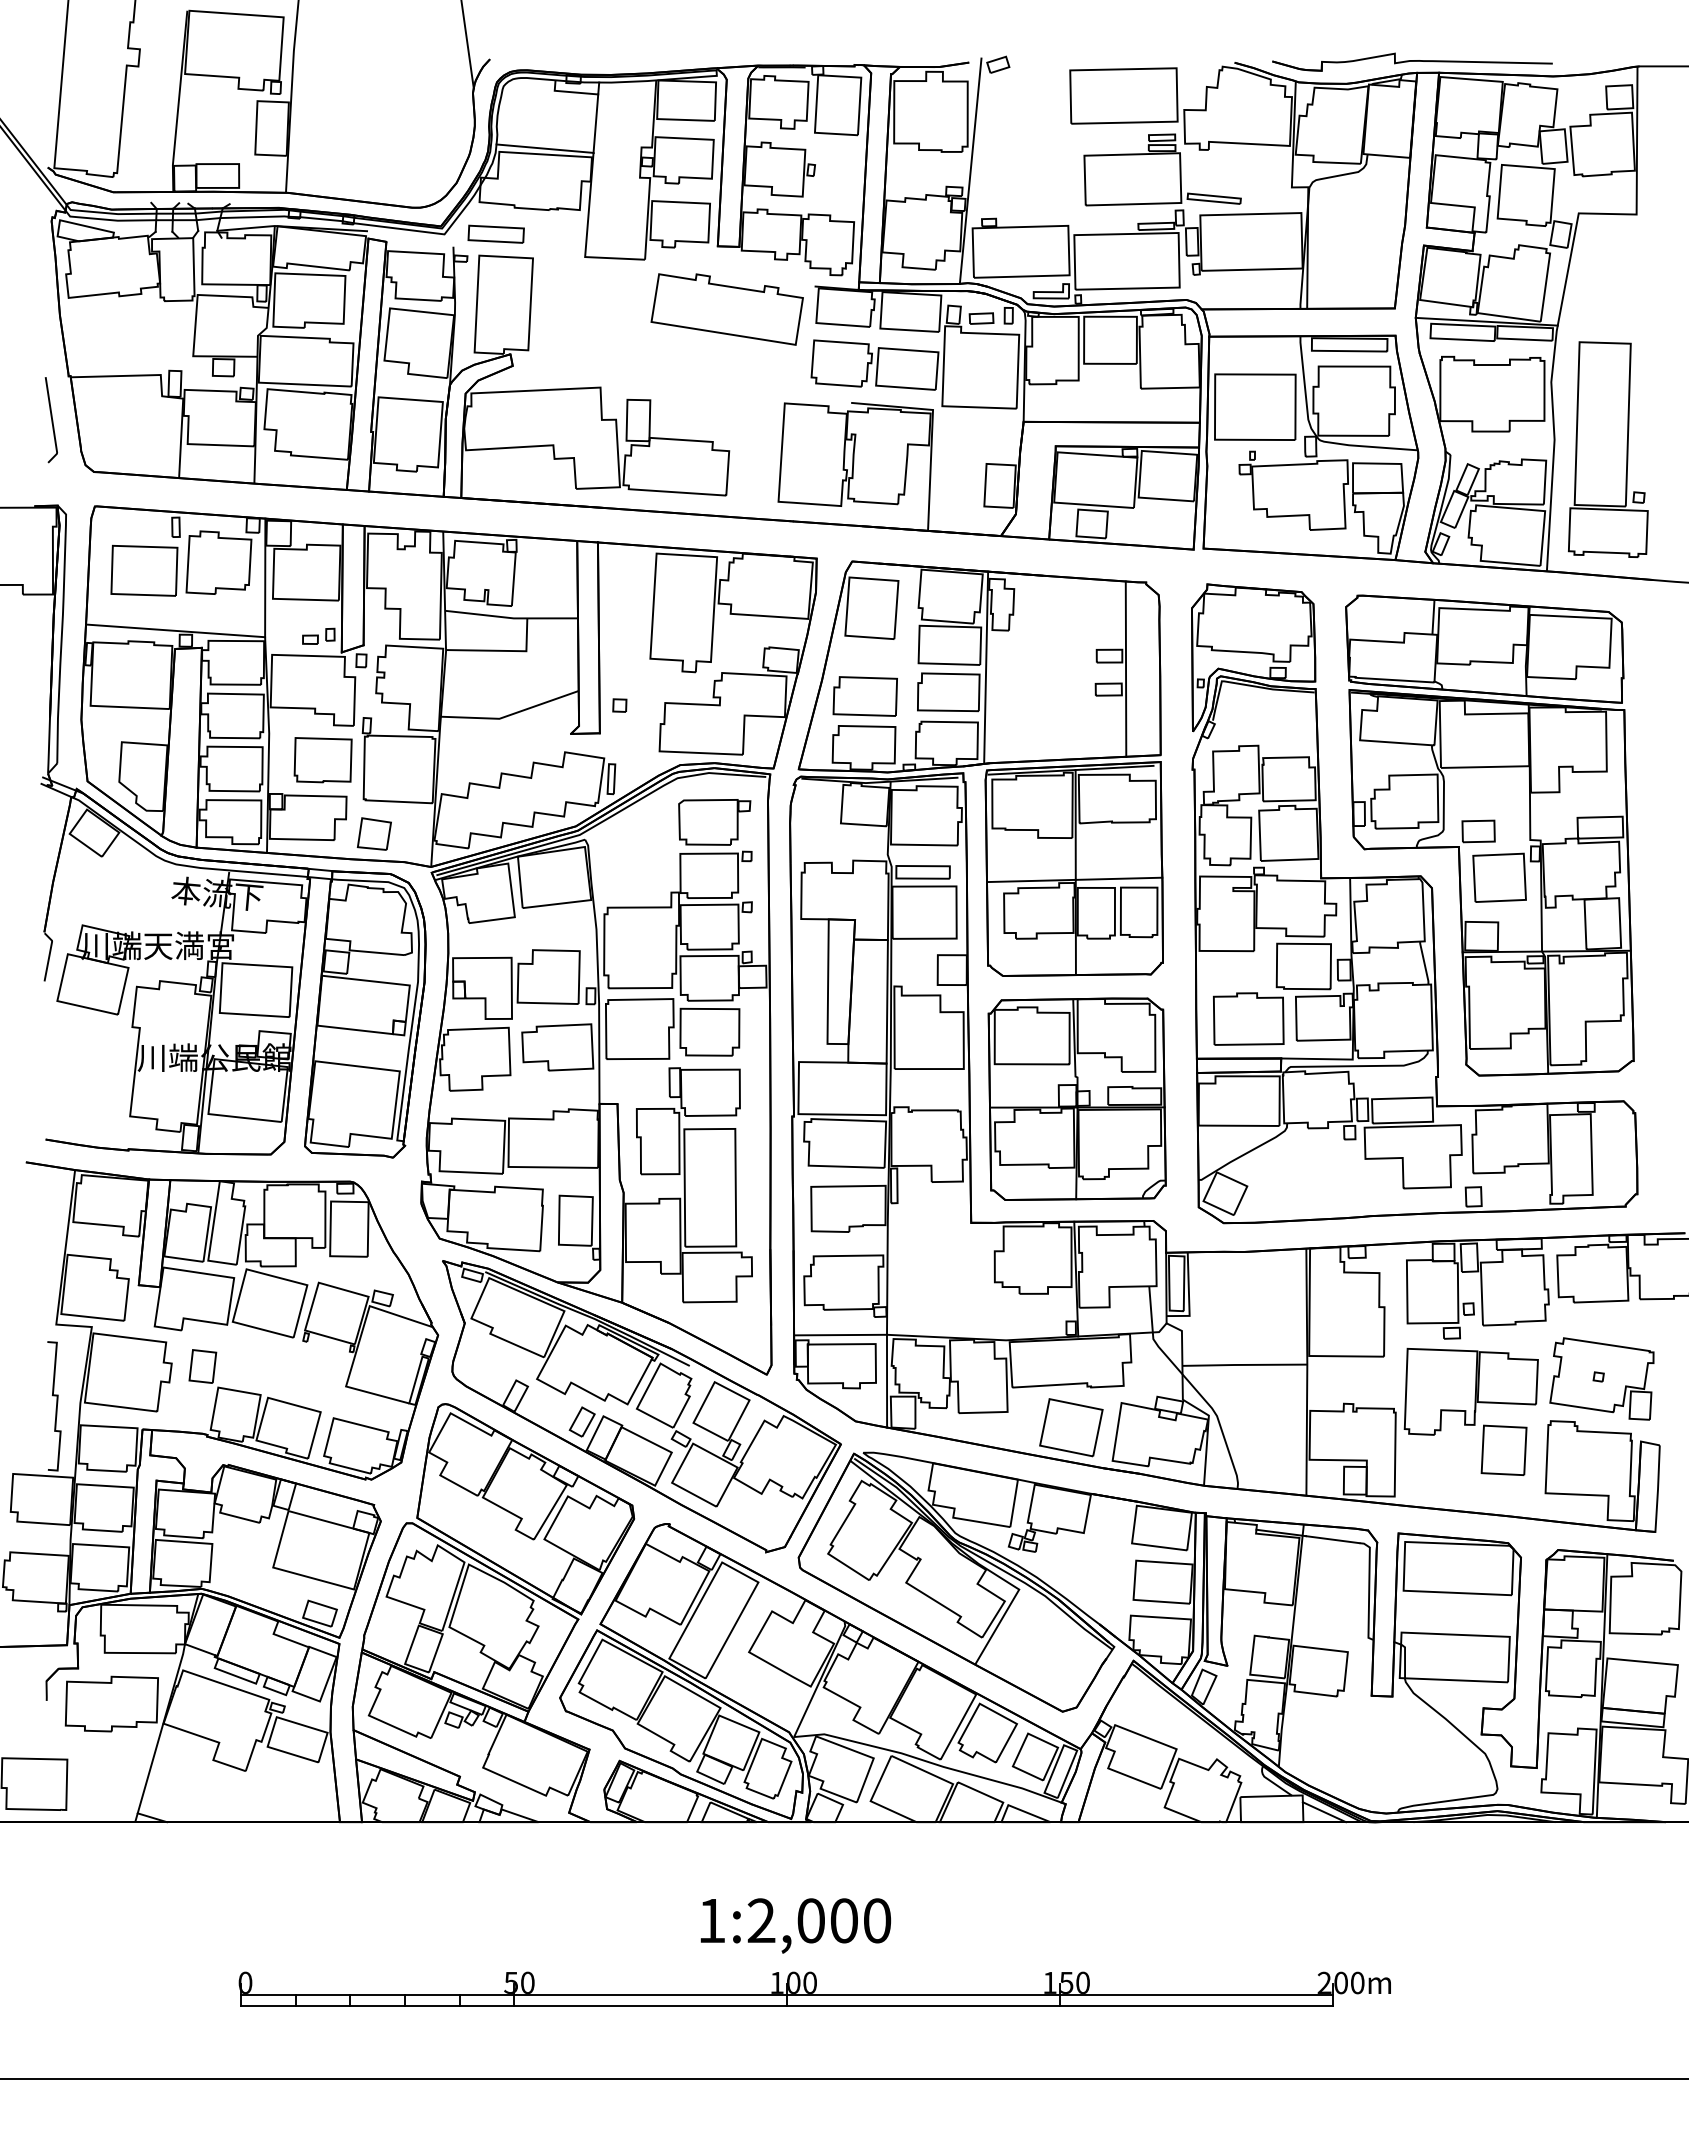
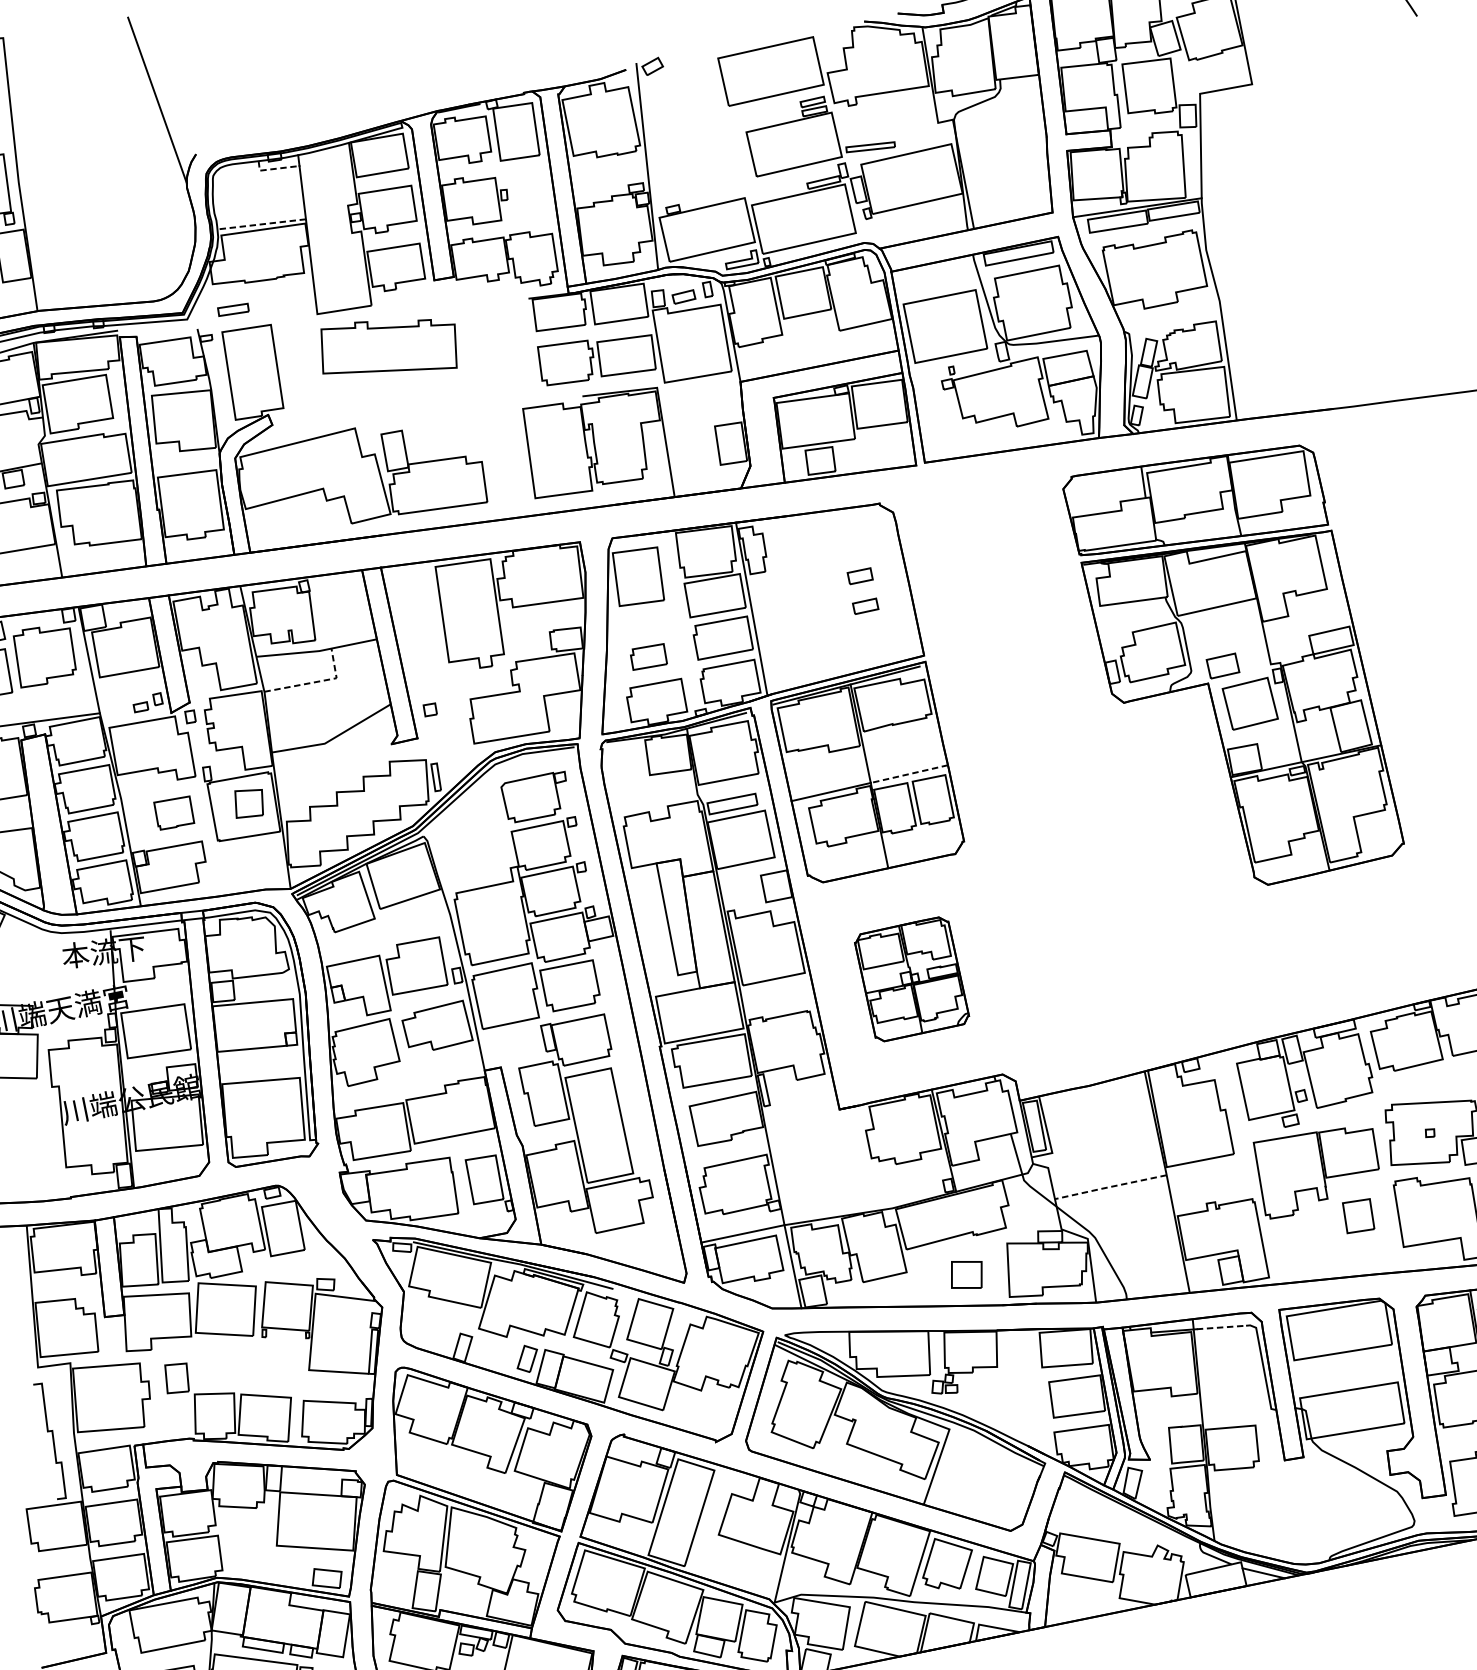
line: (570, 92) -> (274, 169), solid -> dashed
line: (545, 148) -> (262, 224), solid -> dashed
part: (495, 233) -> (232, 309), size x0.6
part: (726, 309) -> (388, 348), moved
part: (1608, 449) -> (1269, 300), removed
line: (503, 650) -> (315, 681), solid -> dashed
line: (1125, 668) -> (876, 584), removed
part: (864, 696) -> (647, 657), size x0.6
part: (322, 760) -> (173, 813), size x0.7
part: (373, 833) -> (248, 802), moved
line: (1118, 878) -> (908, 773), solid -> dashed
part: (1414, 903) -> (1178, 742), removed
part: (1076, 1098) -> (911, 978), size x0.6
line: (1244, 1364) -> (1110, 1186), solid -> dashed
part: (1071, 1427) -> (966, 1274), size x0.6
part: (1503, 1449) -> (1358, 1215), size x0.7
line: (1332, 1539) -> (1221, 1327), solid -> dashed

